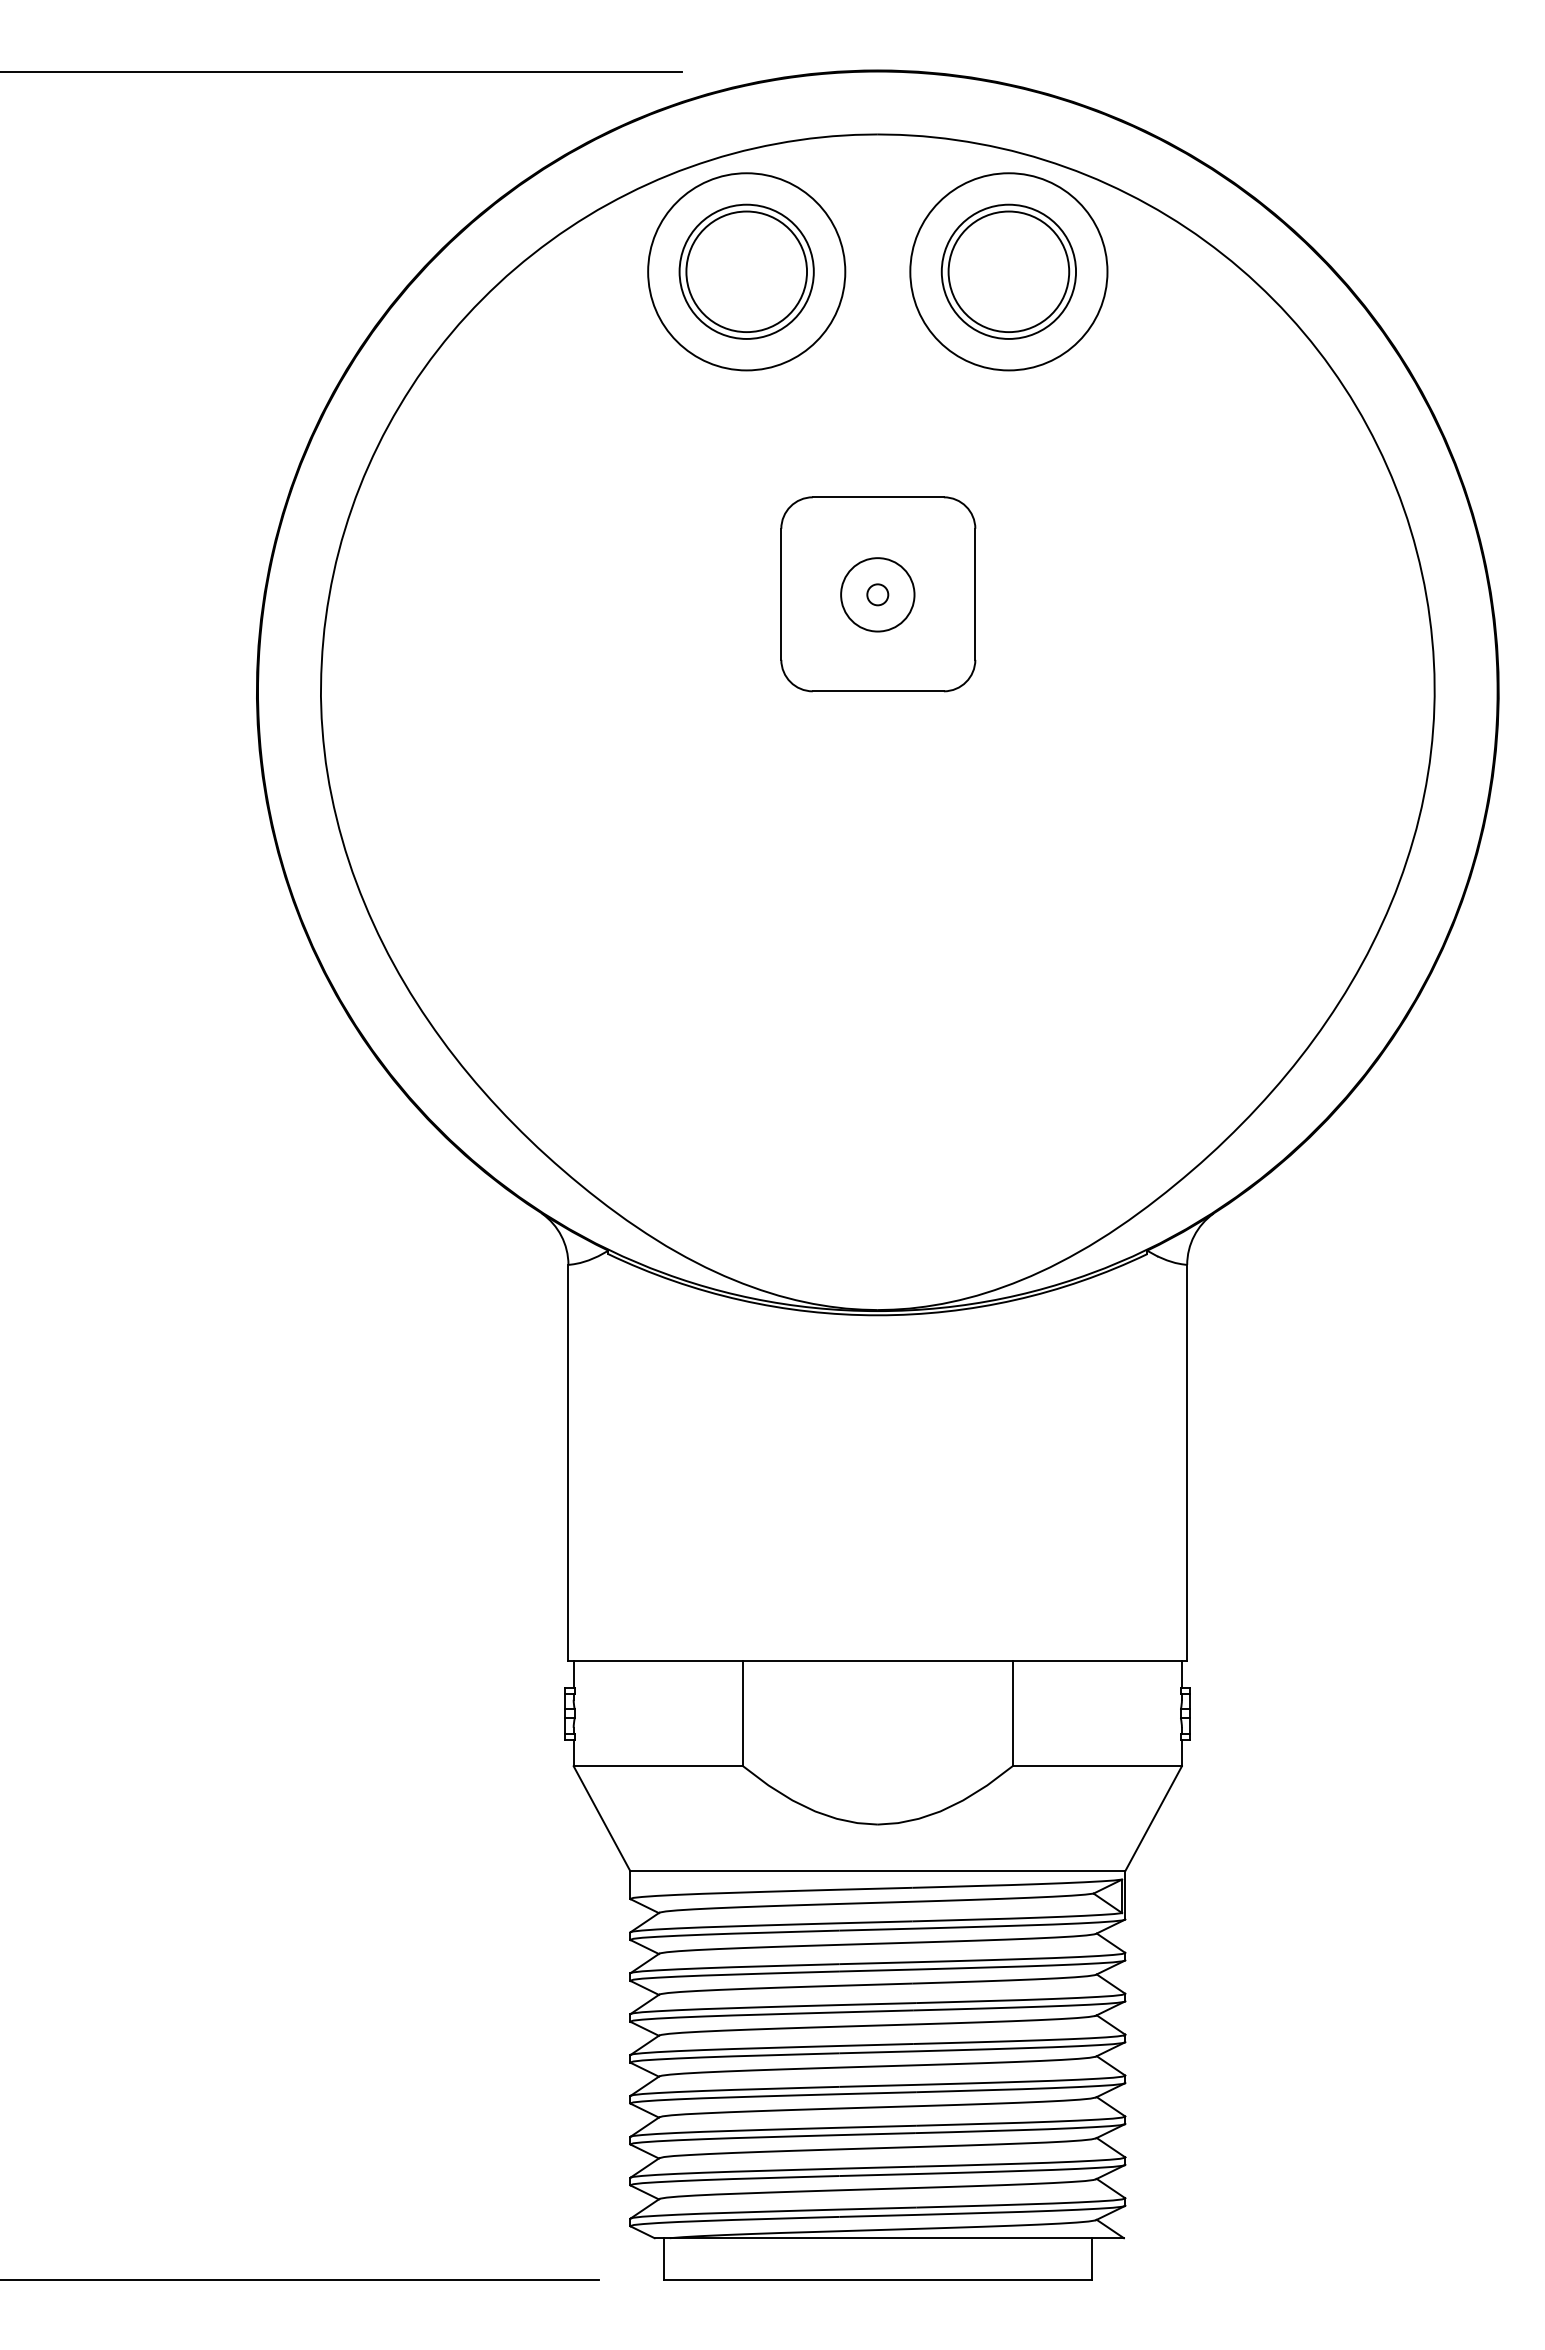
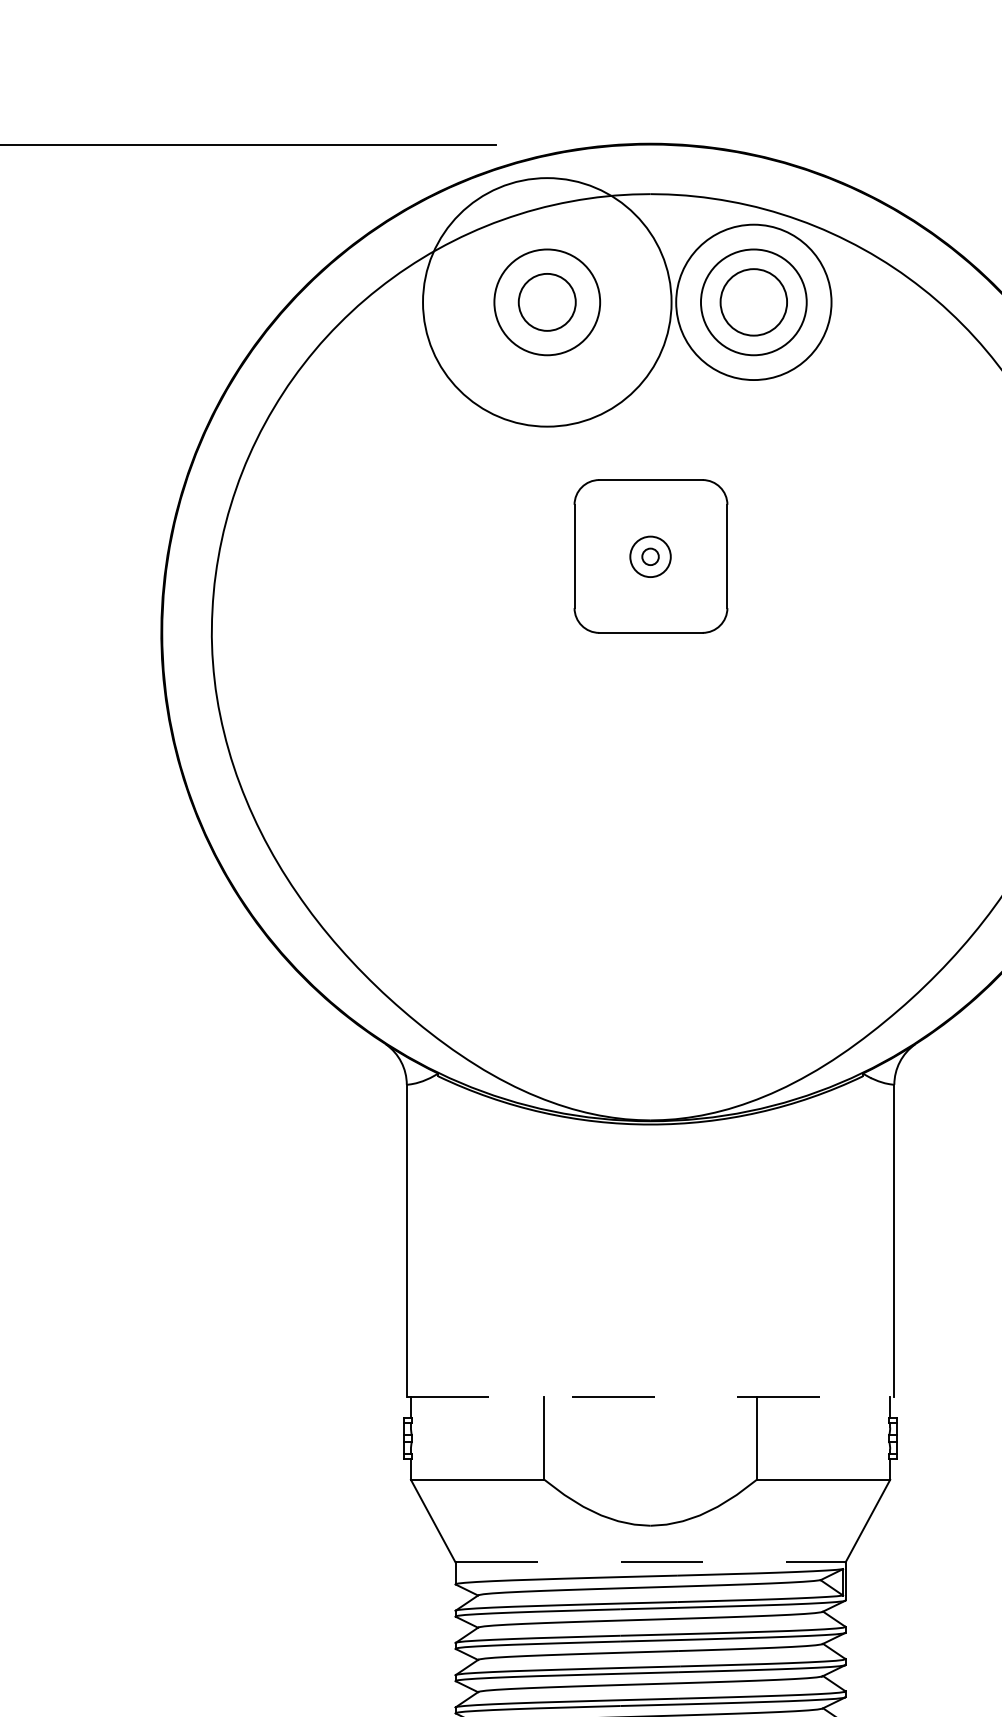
circle: (746, 271) -> (547, 302), size x0.6
circle: (746, 271) -> (547, 302), size x1.6
circle: (1008, 271) -> (753, 302), size x0.7
circle: (877, 594) -> (650, 556), size x0.7
line: (878, 1661) -> (651, 1397), solid -> dashed
line: (878, 1871) -> (651, 1562), solid -> dashed

